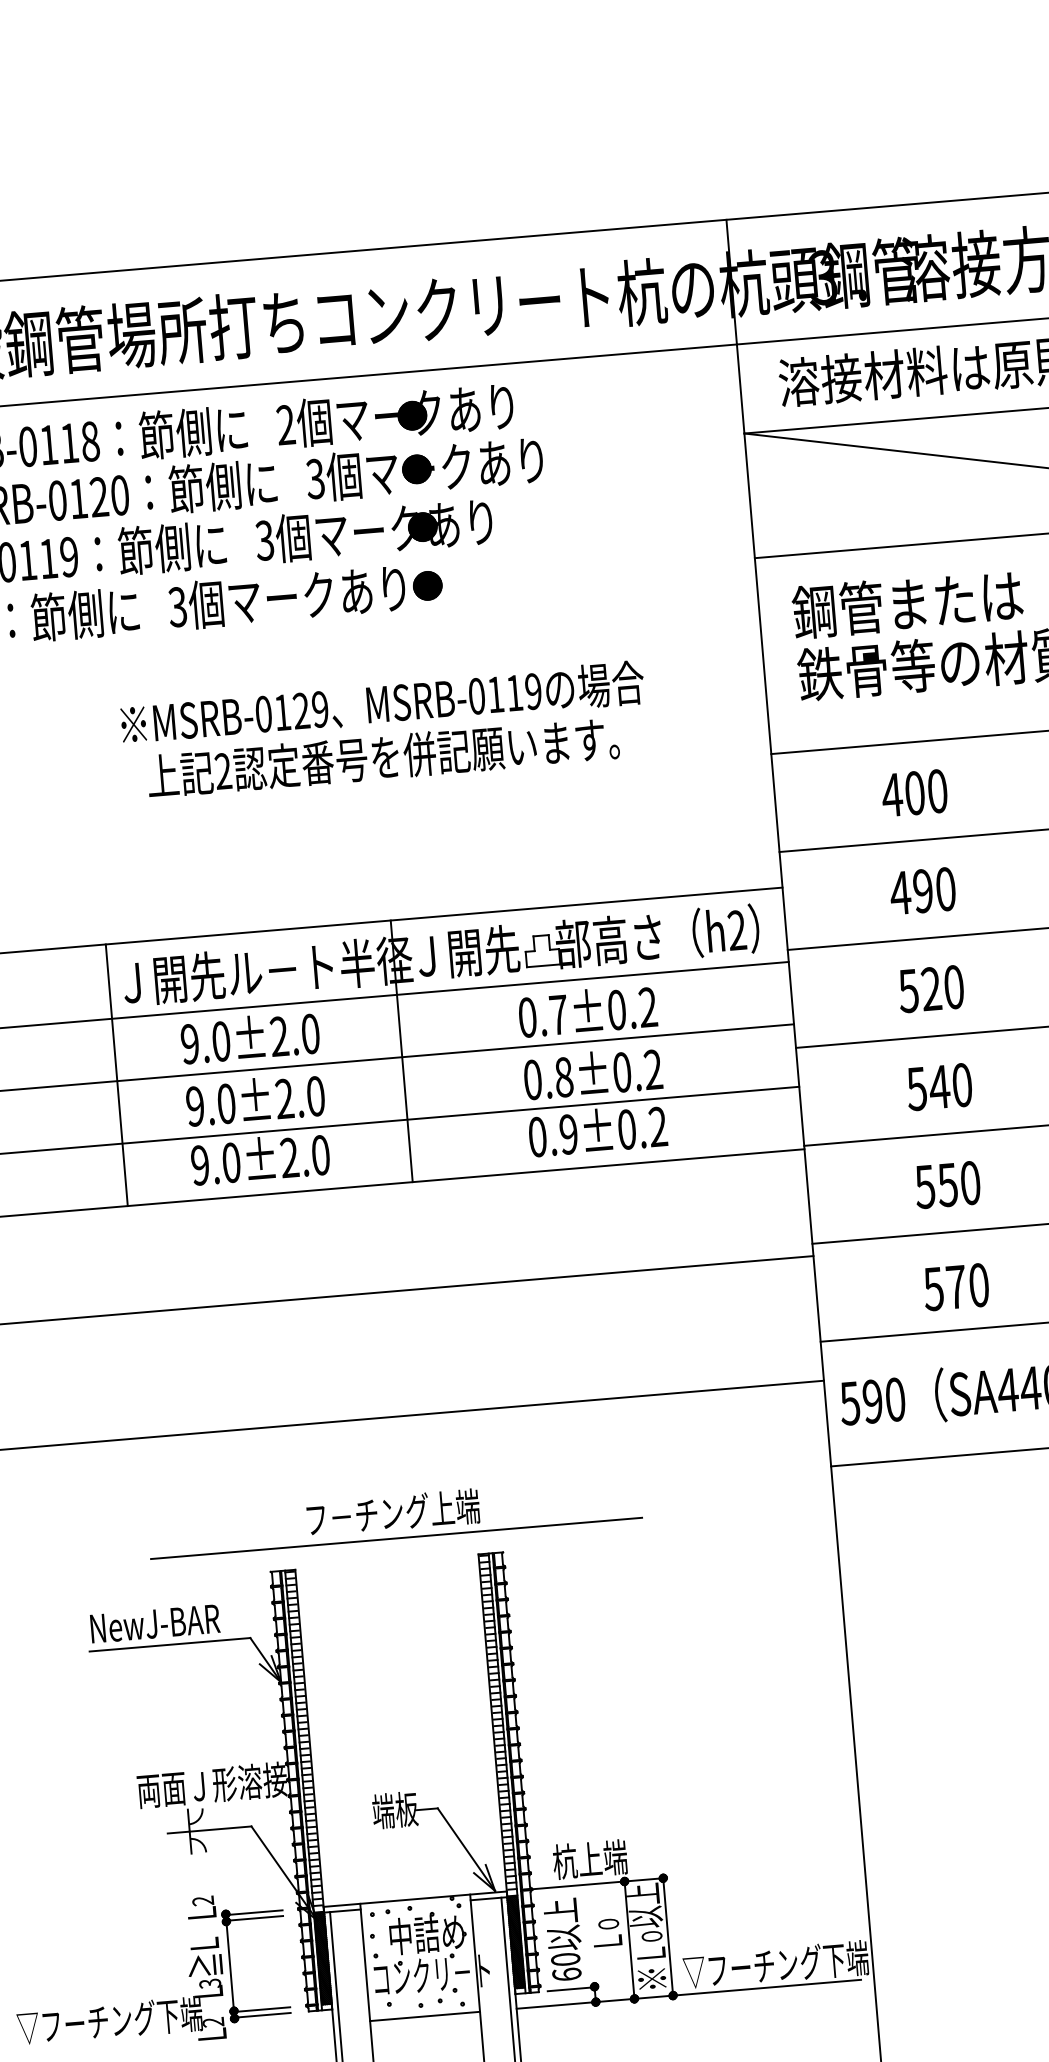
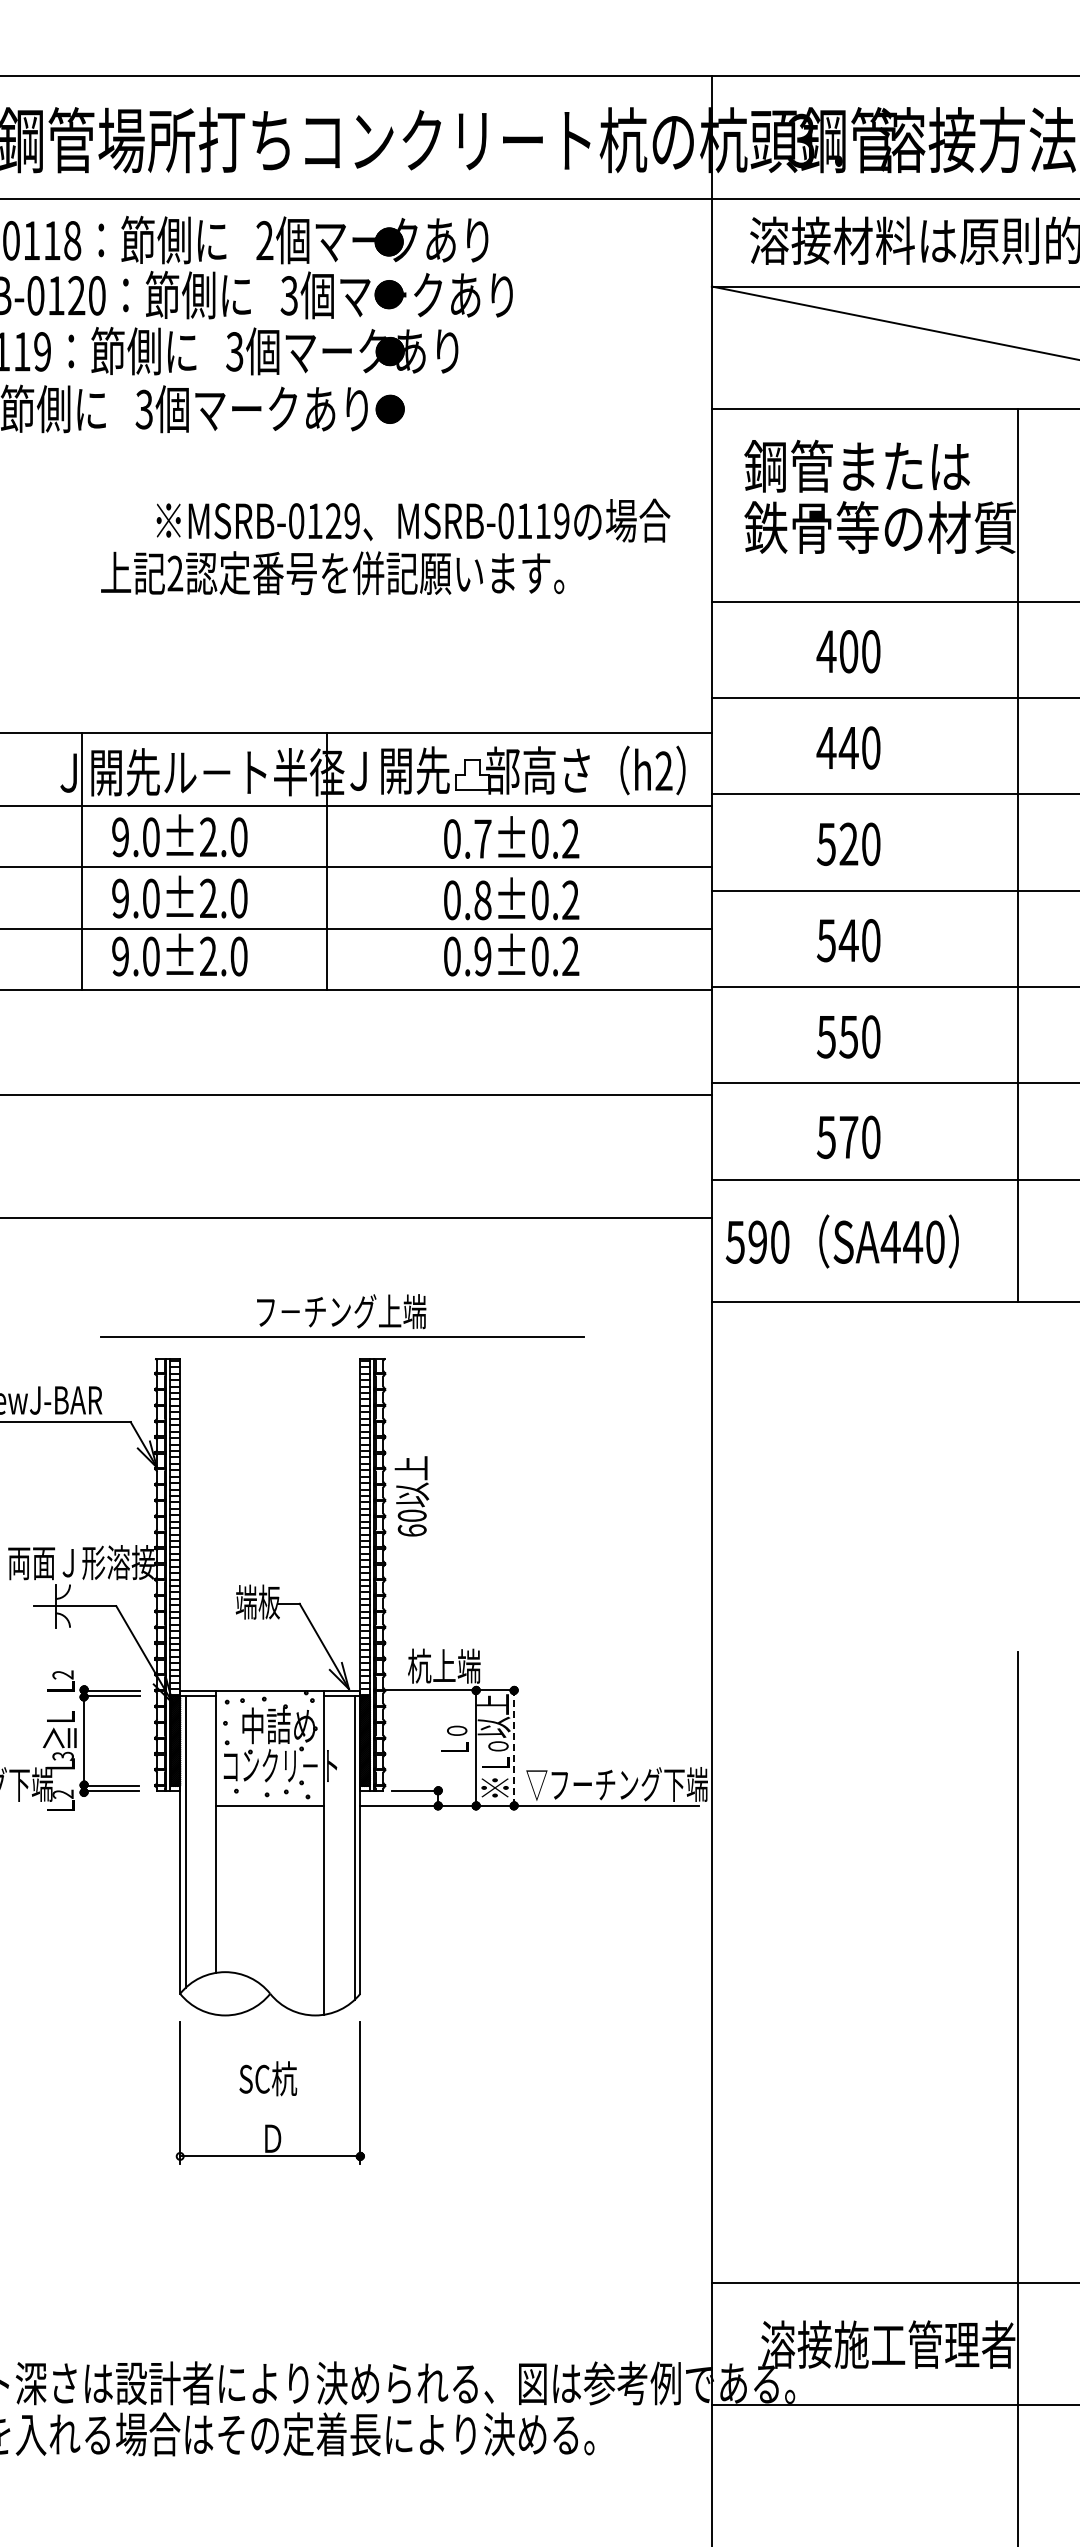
text: (382, 703) -> (413, 520), moved
text: (922, 890) -> (848, 747), 490 -> 440
line: (116, 1075) -> (82, 861), moved
part: (394, 1516) -> (342, 1315), moved
line: (668, 1937) -> (514, 1748), solid -> dashed
text: (563, 1939) -> (411, 1496), moved

